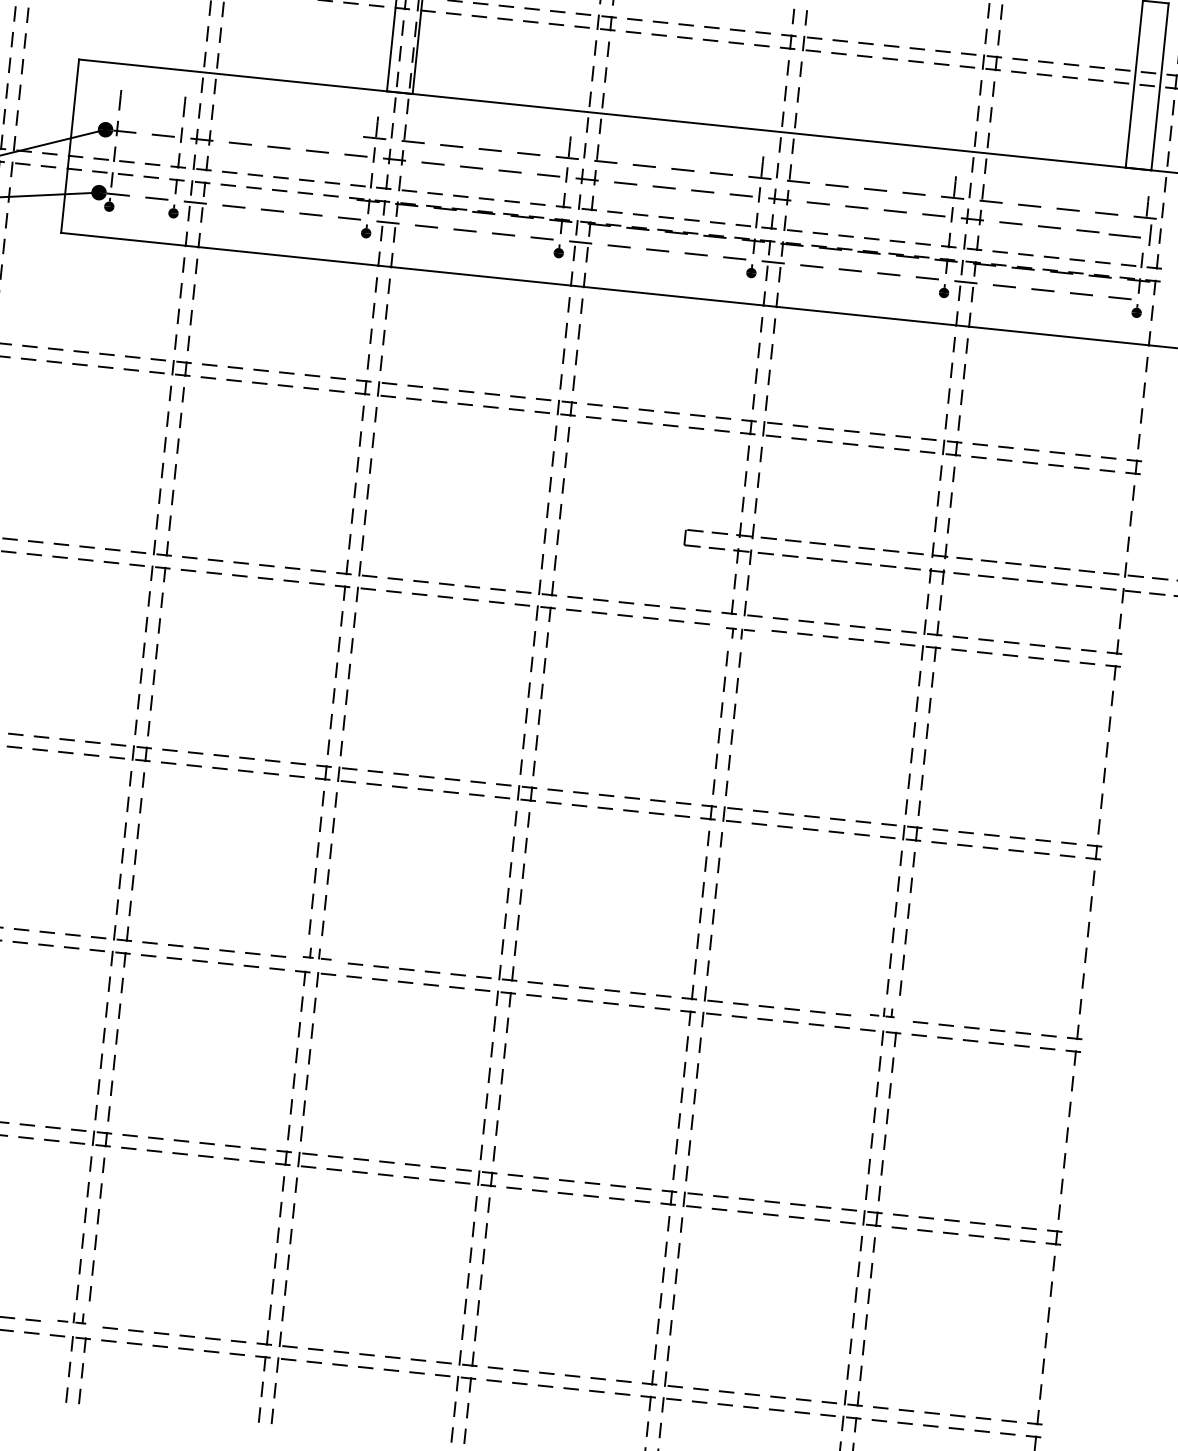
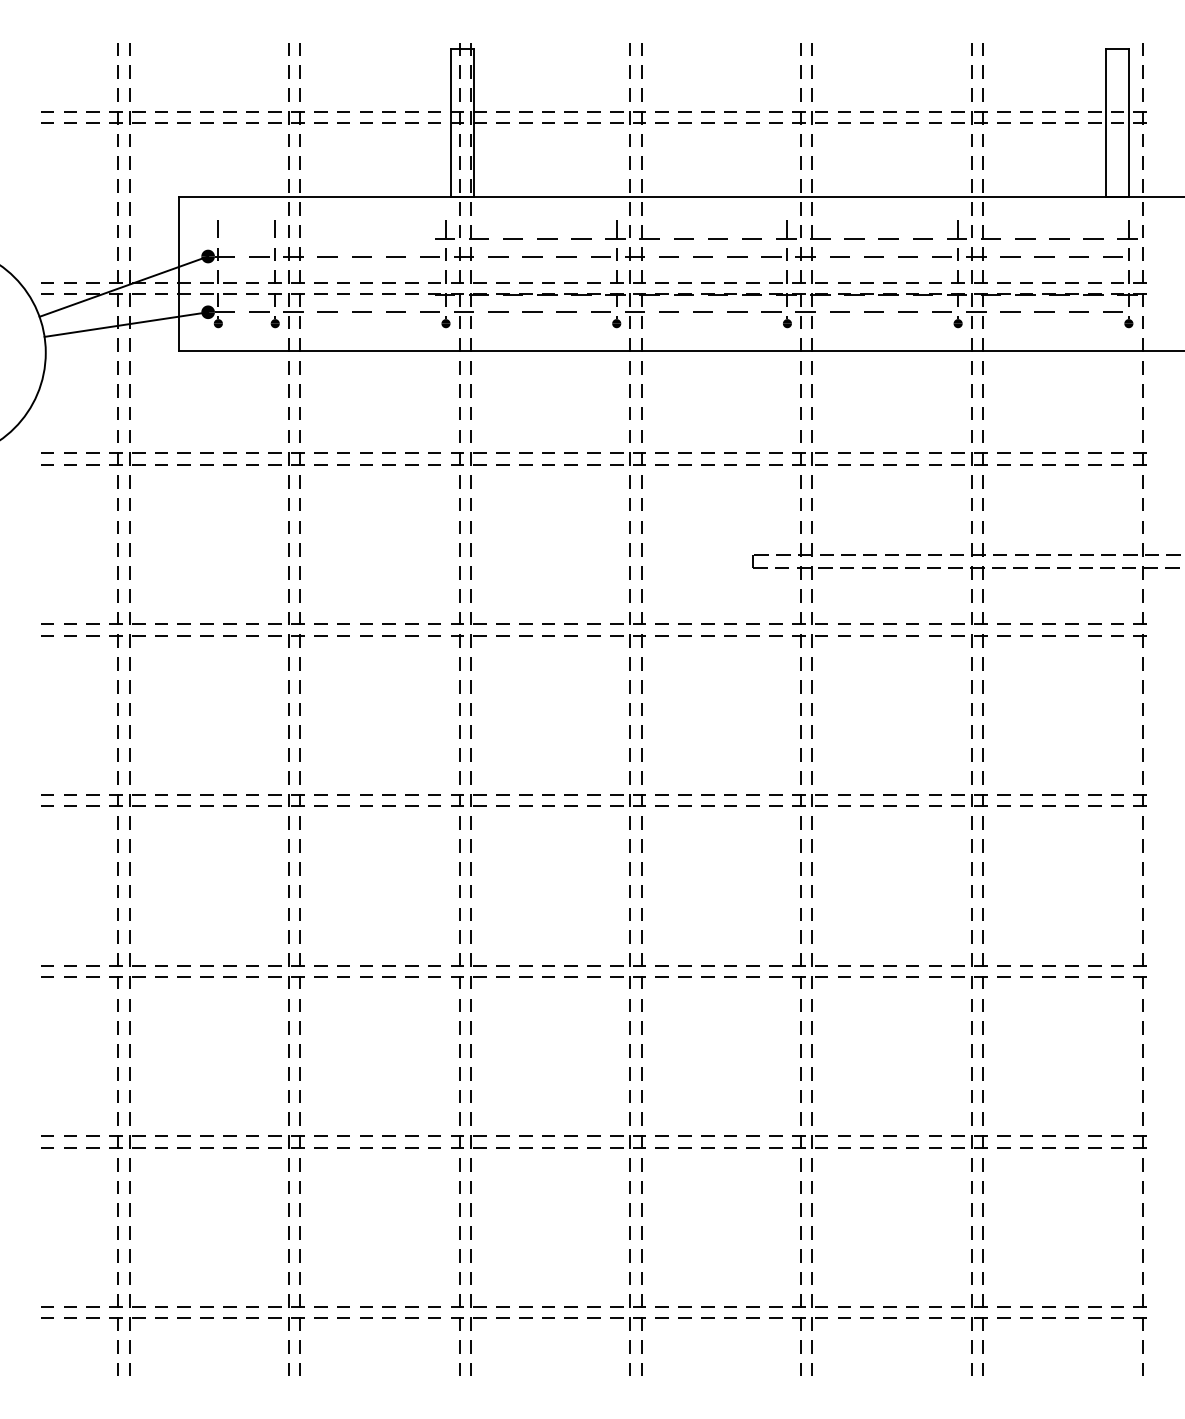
part: (1130, 233) -> (1116, 254), size x0.71
part: (739, 633) -> (809, 640), size x1.43
part: (317, 953) -> (468, 959), size x1.43
part: (882, 1011) -> (969, 959), size x1.67
part: (72, 1316) -> (286, 1300), size x1.43

